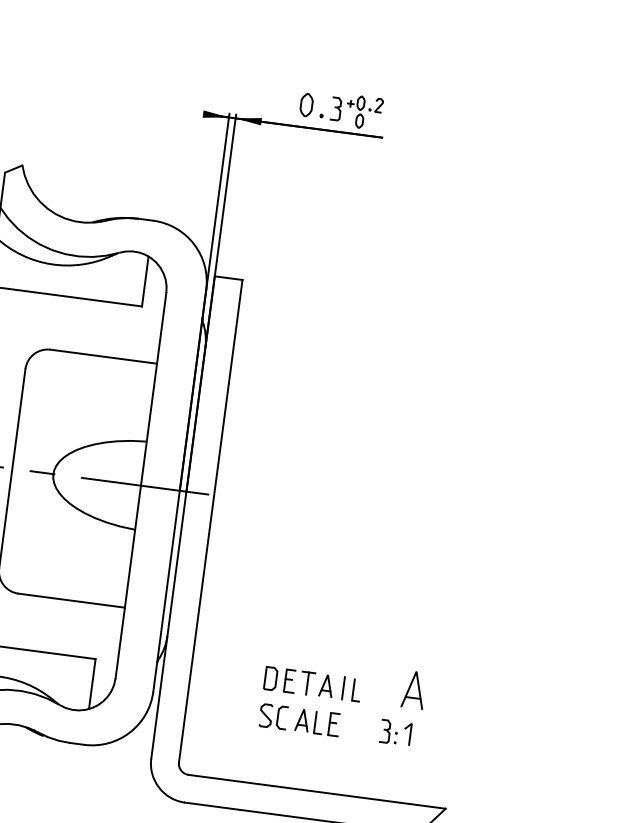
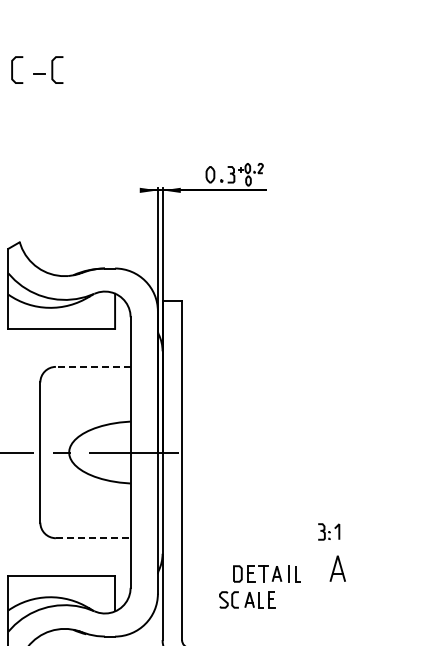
line: (102, 356) -> (92, 366), solid -> dashed
line: (71, 601) -> (93, 538), solid -> dashed
part: (299, 719) -> (247, 599), moved
part: (396, 732) -> (329, 531), moved

